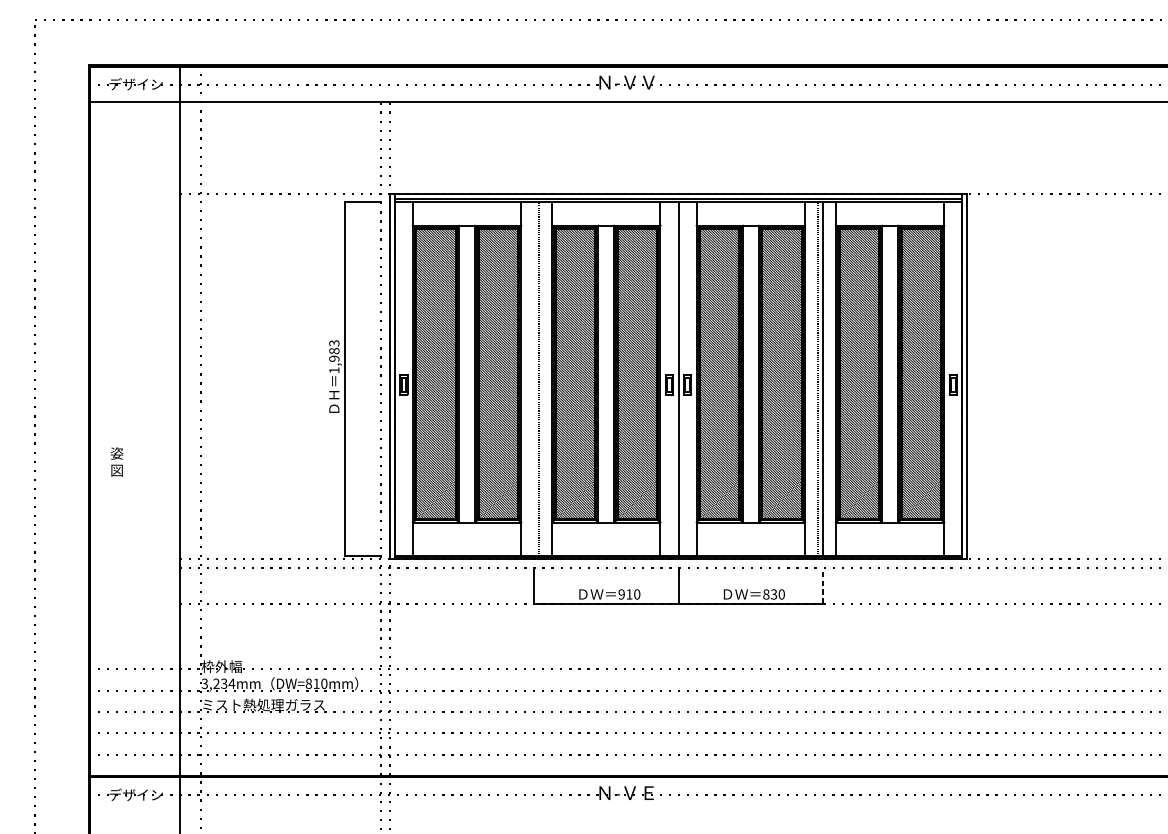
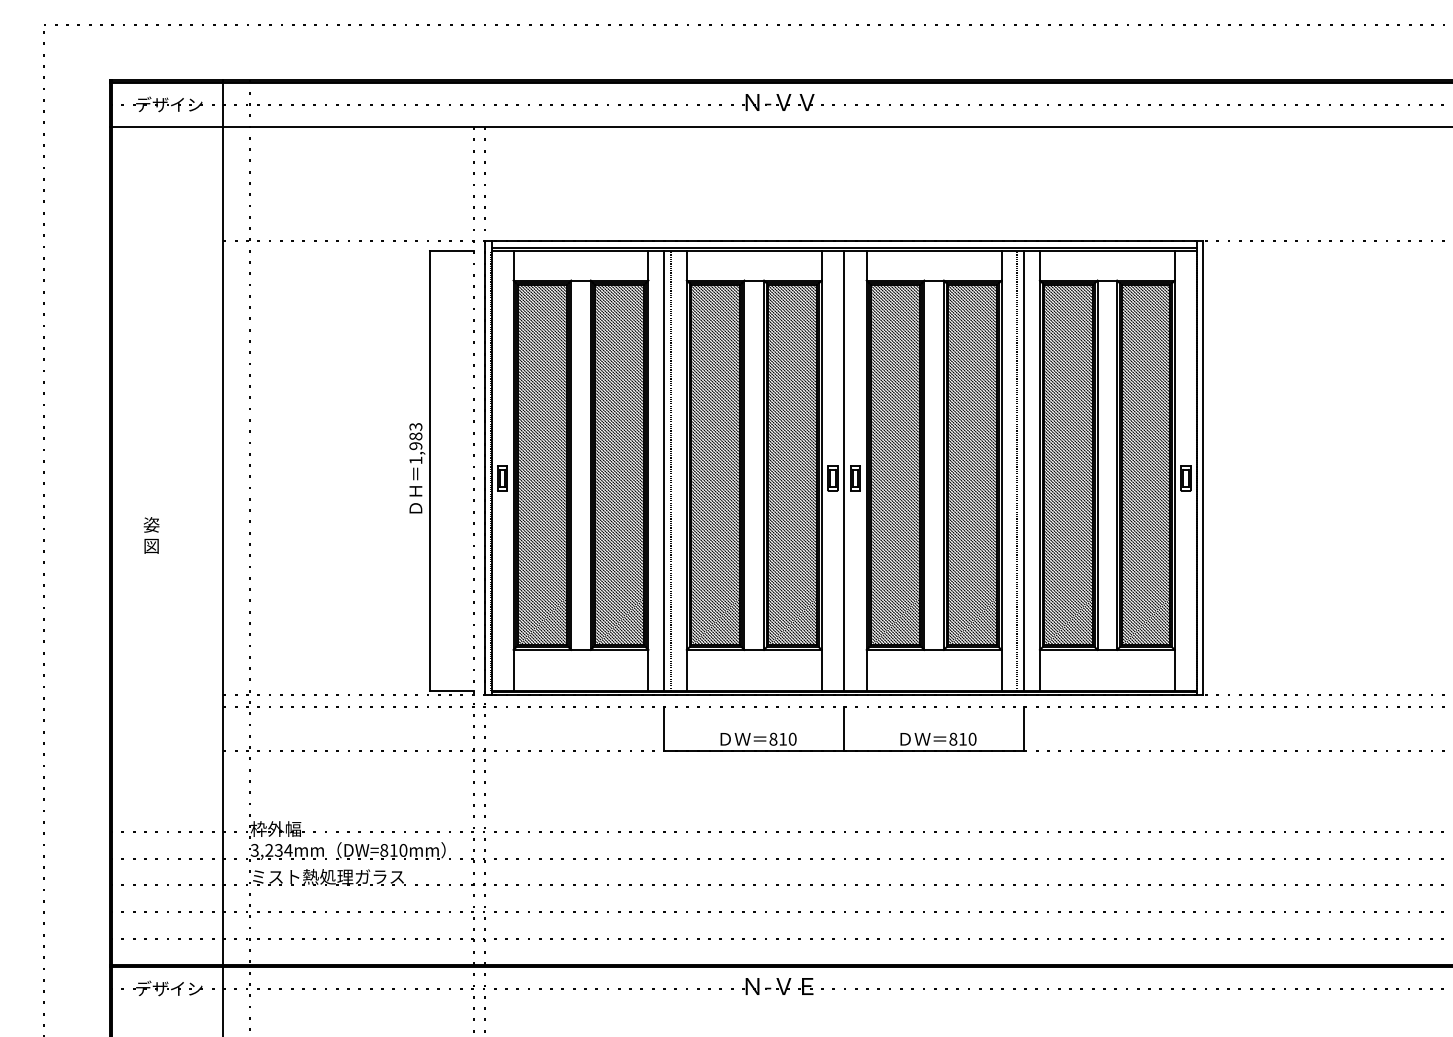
line: (534, 378) -> (664, 470), added
text: (116, 462) -> (151, 535), moved
line: (823, 585) -> (1024, 728), dashed -> solid
text: (621, 593) -> (773, 738), 910 -> 810
text: (773, 593) -> (962, 738), 830 -> 810

